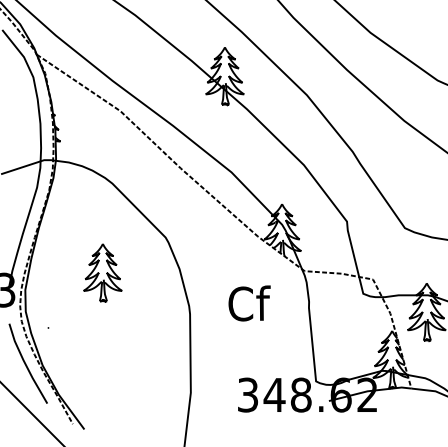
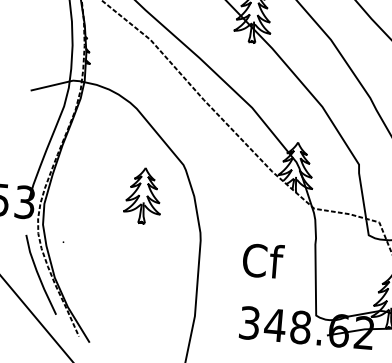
part: (102, 272) -> (143, 195), moved
text: (249, 303) -> (263, 260), moved

